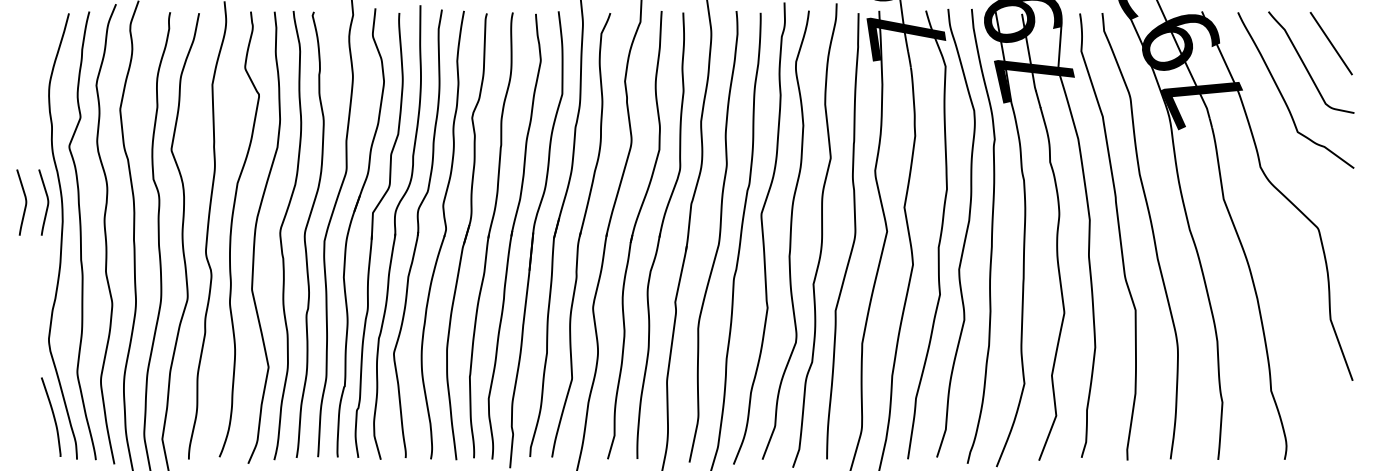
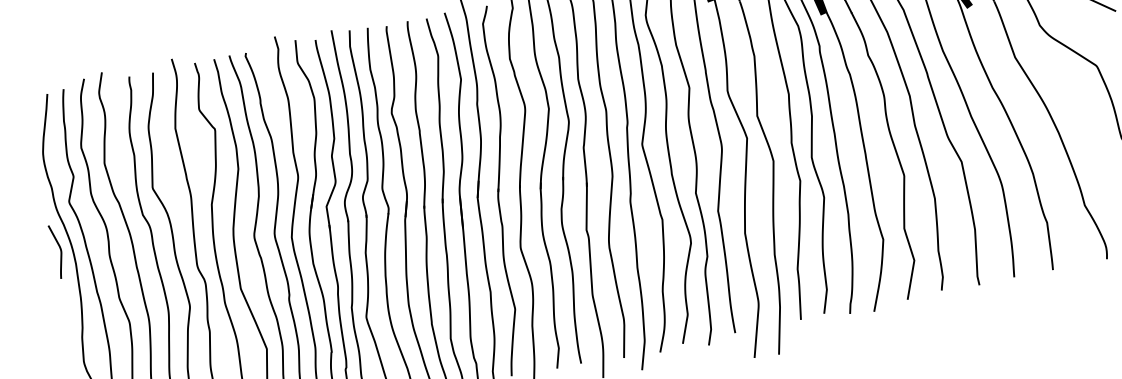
curve: (25, 202) -> (42, 254), removed

